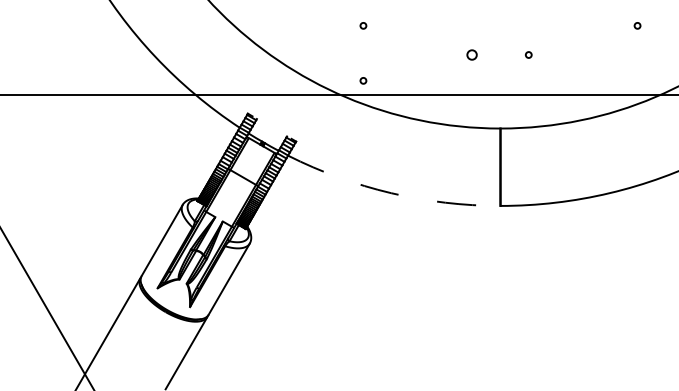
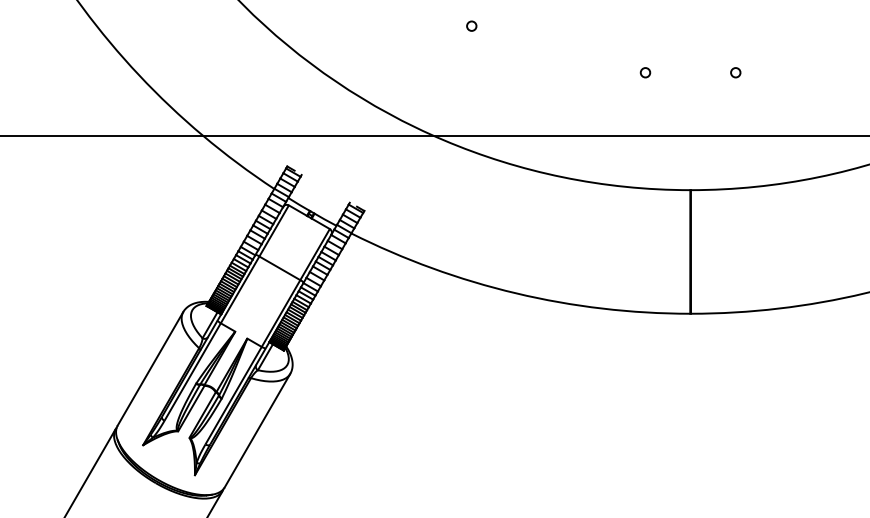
circle: (472, 54) -> (645, 71), size x0.62
circle: (363, 80) -> (471, 113), removed
arc: (391, 193) -> (516, 293), dashed -> solid

